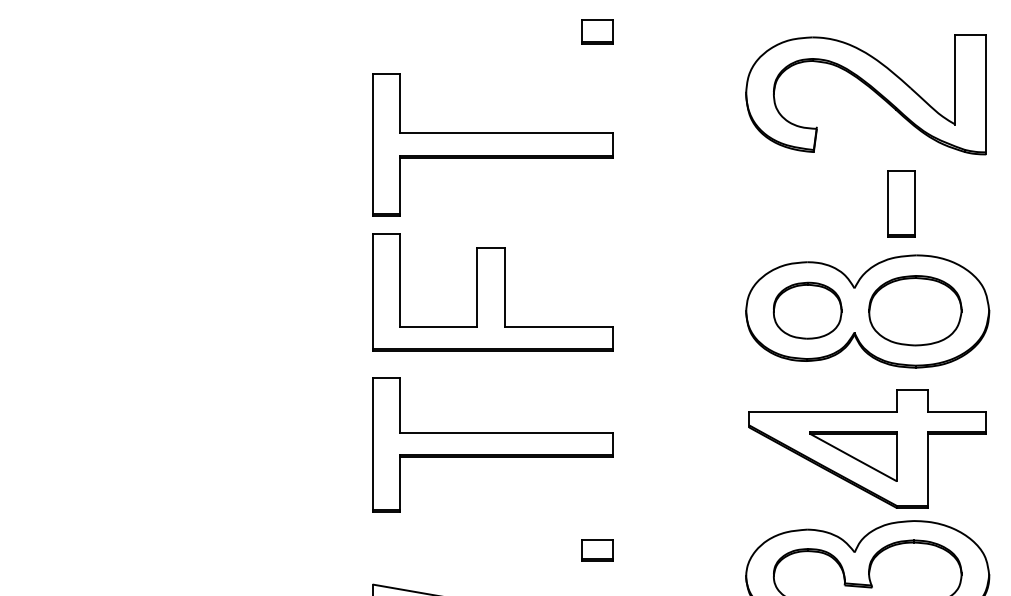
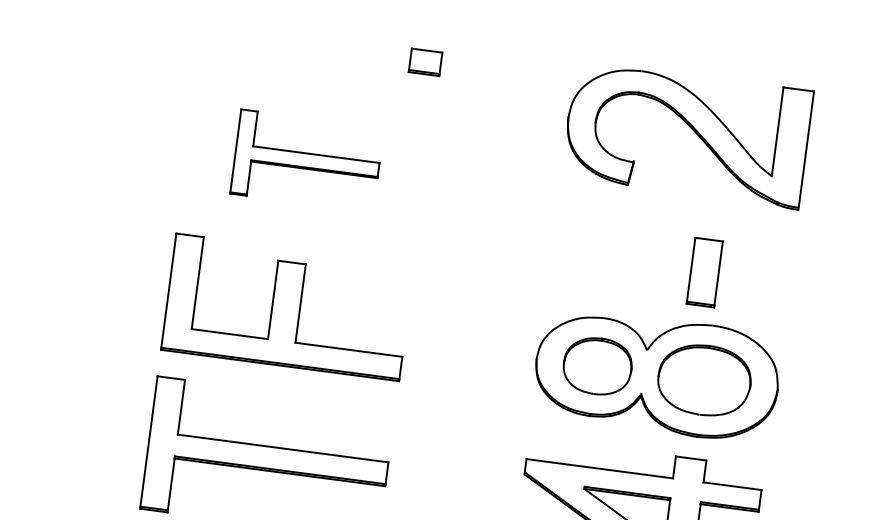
part: (870, 89) -> (692, 130), moved
part: (492, 144) -> (306, 160), size x0.6

